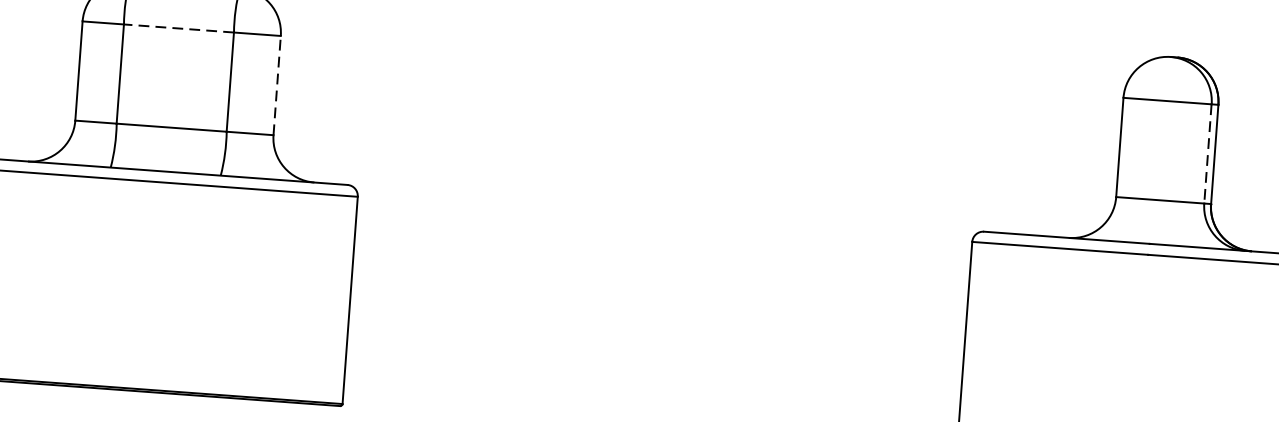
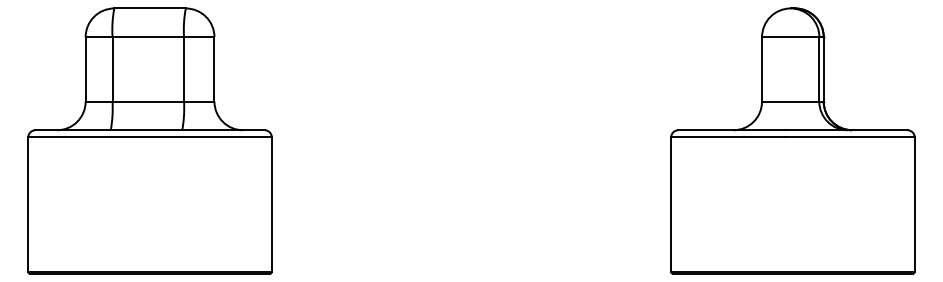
line: (179, 29) -> (148, 37), dashed -> solid
line: (277, 84) -> (214, 68), dashed -> solid
line: (1208, 154) -> (819, 69), dashed -> solid

